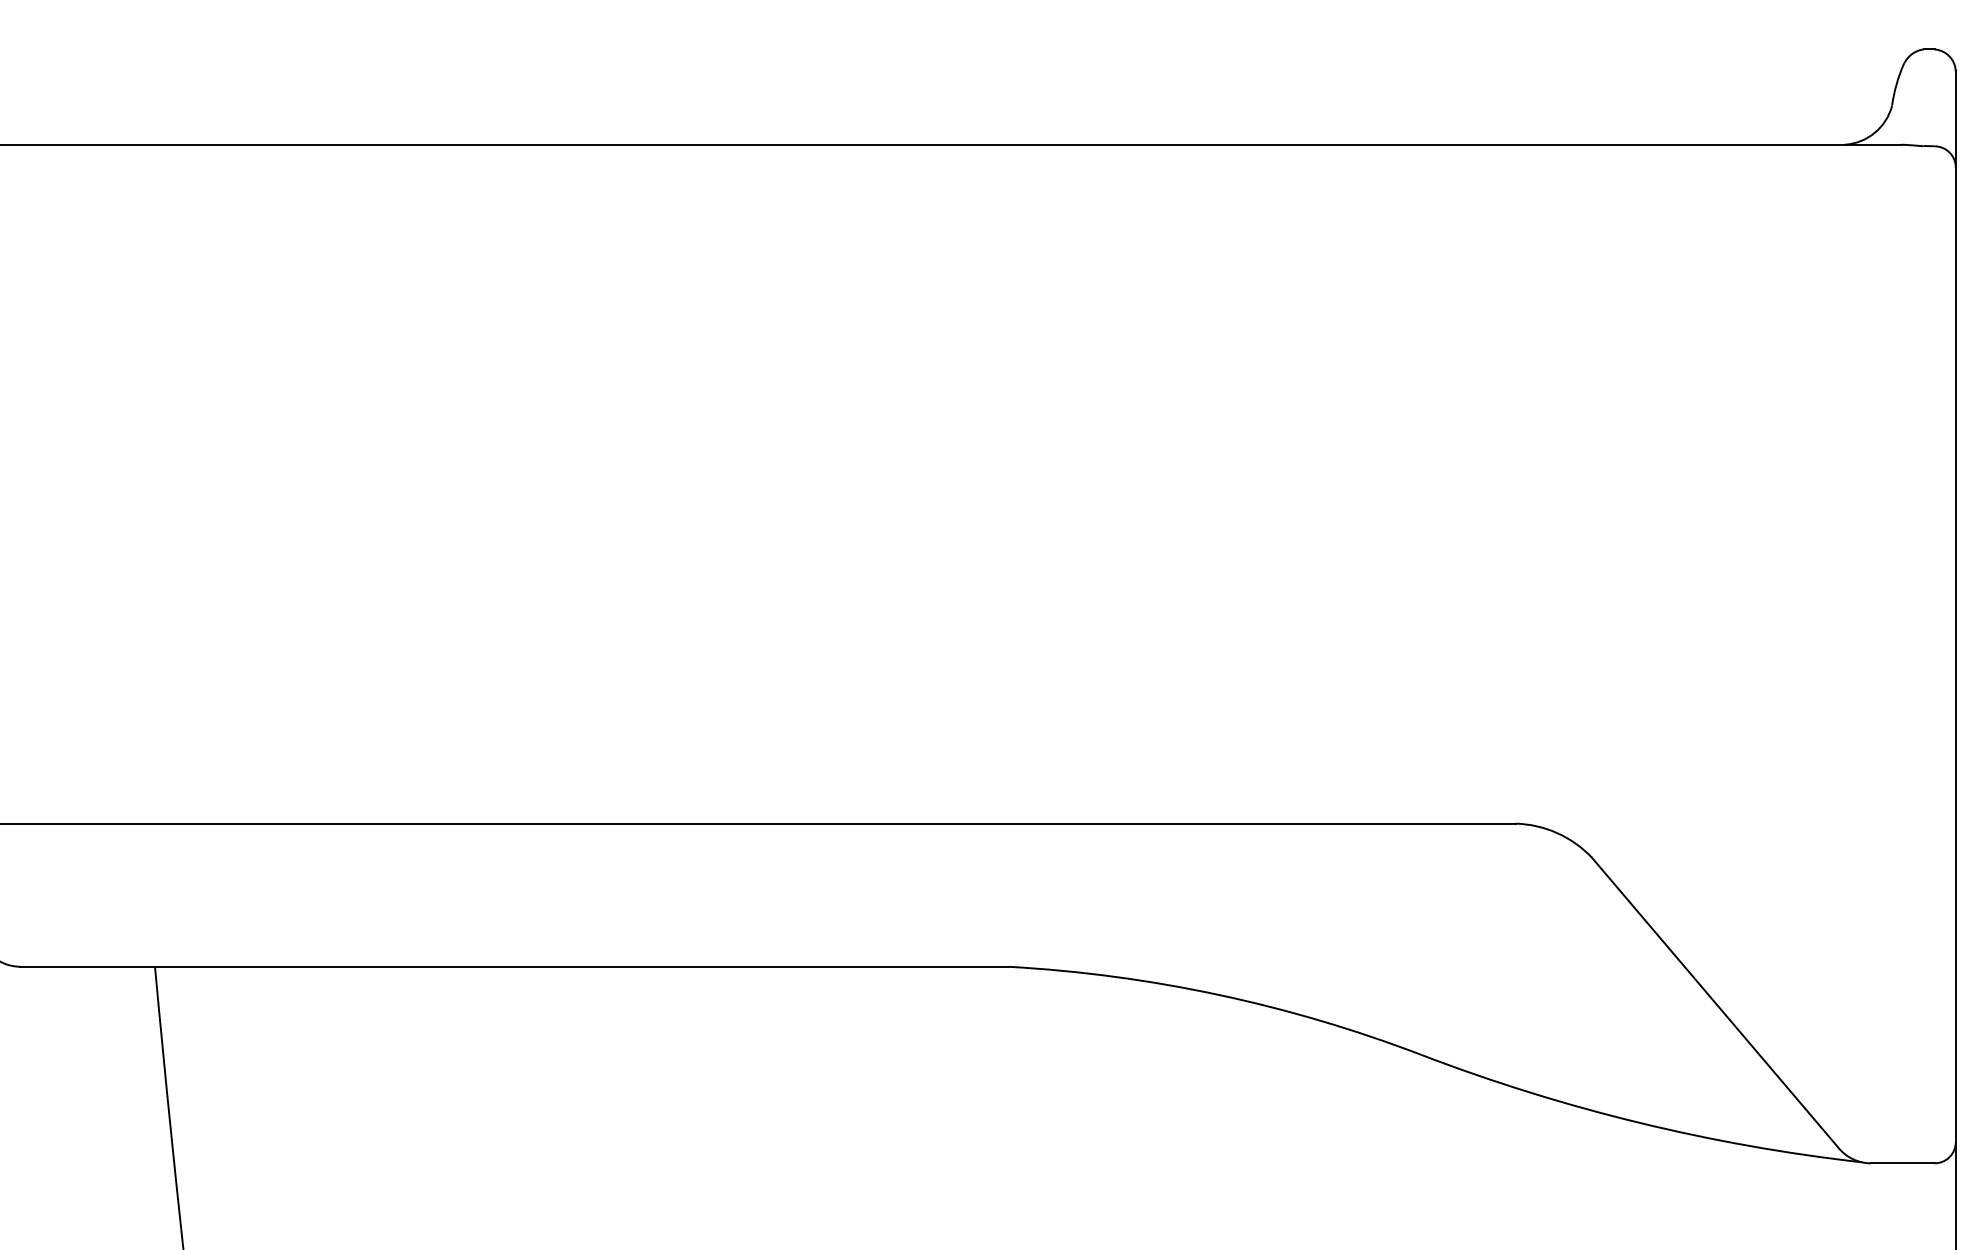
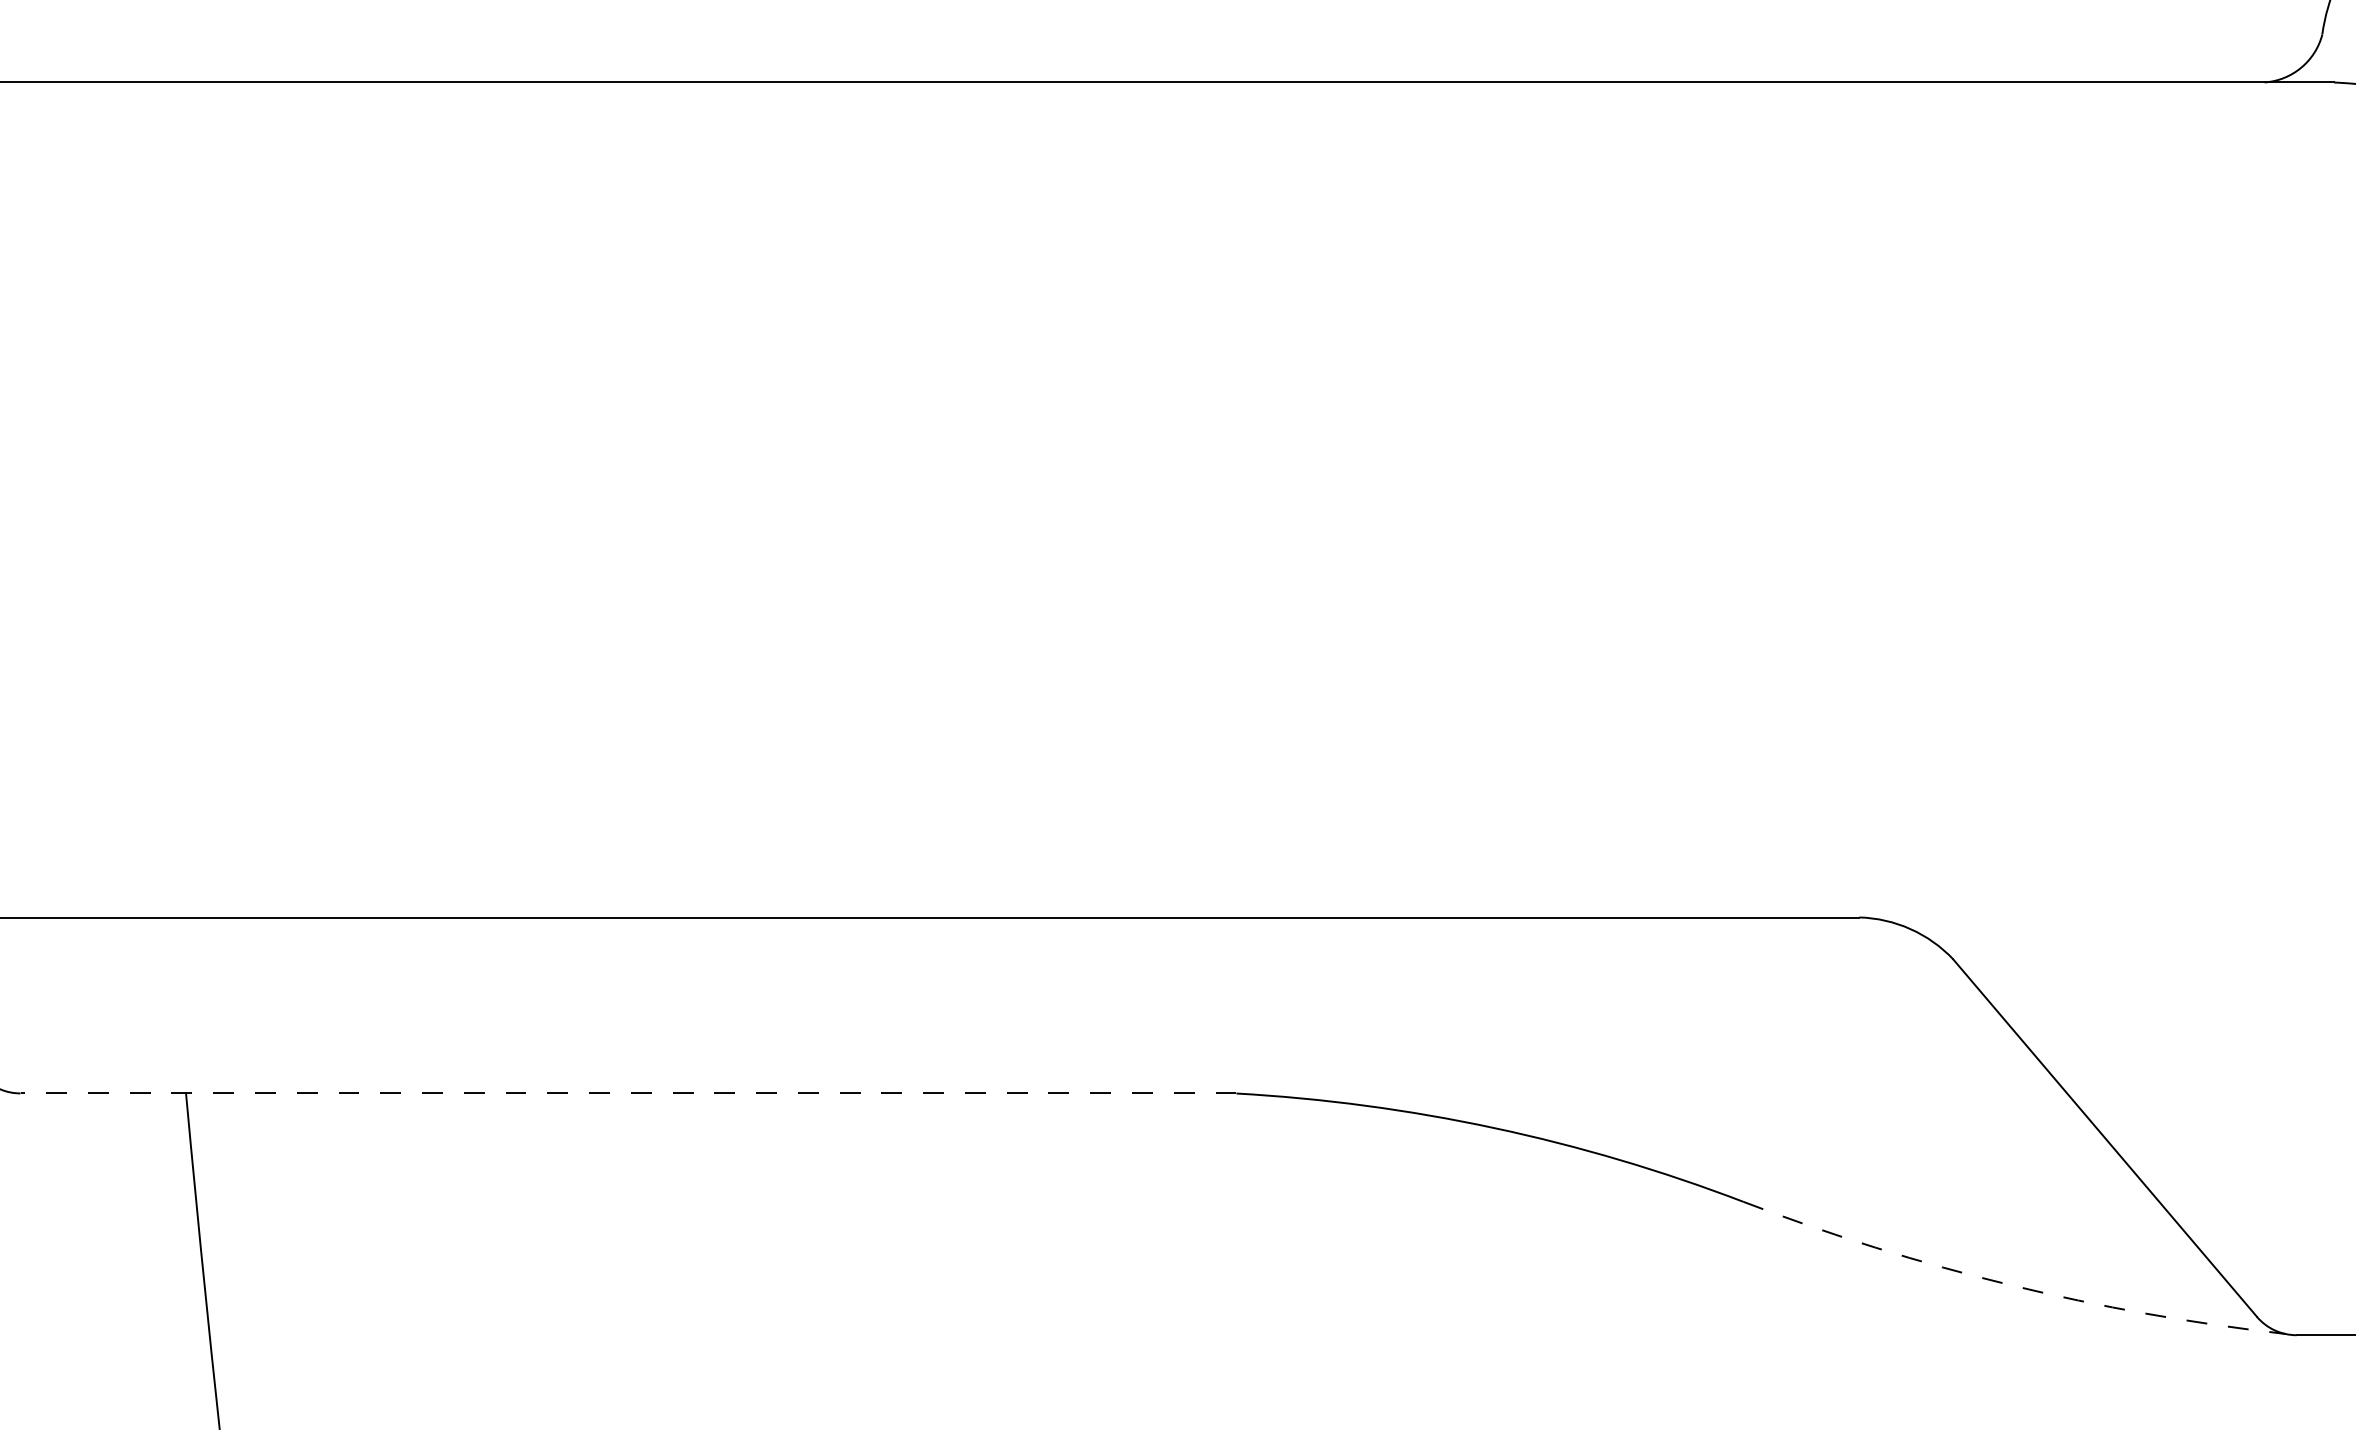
line: (514, 966) -> (628, 1093), solid -> dashed
arc: (1638, 1122) -> (2010, 1284), solid -> dashed

